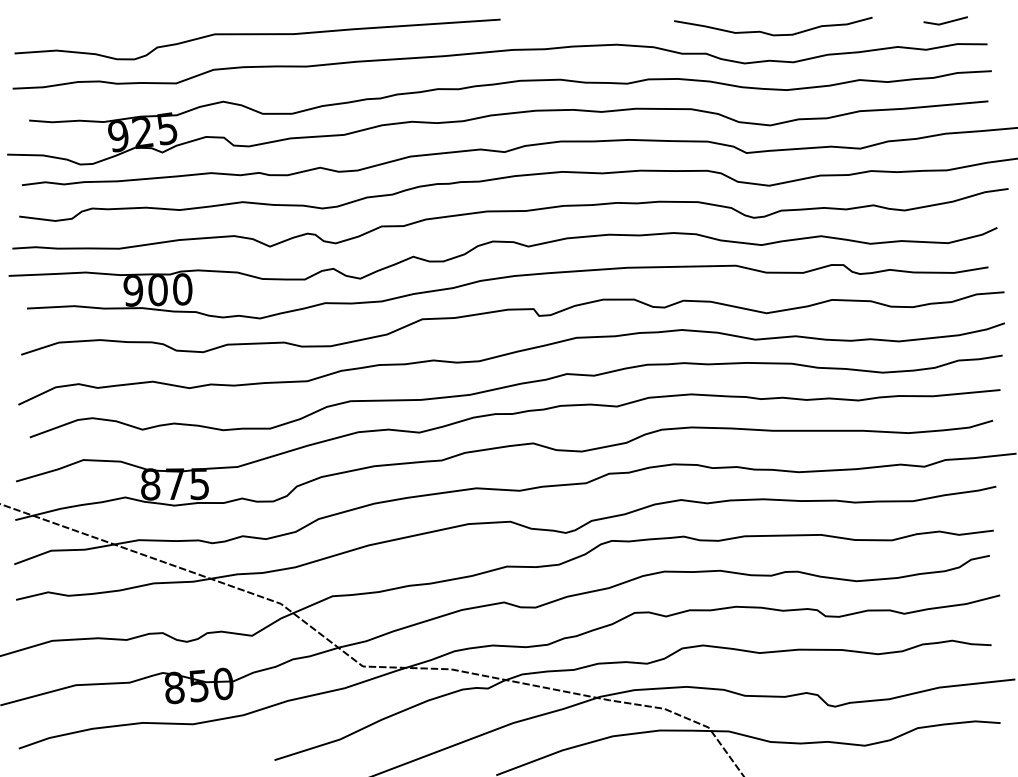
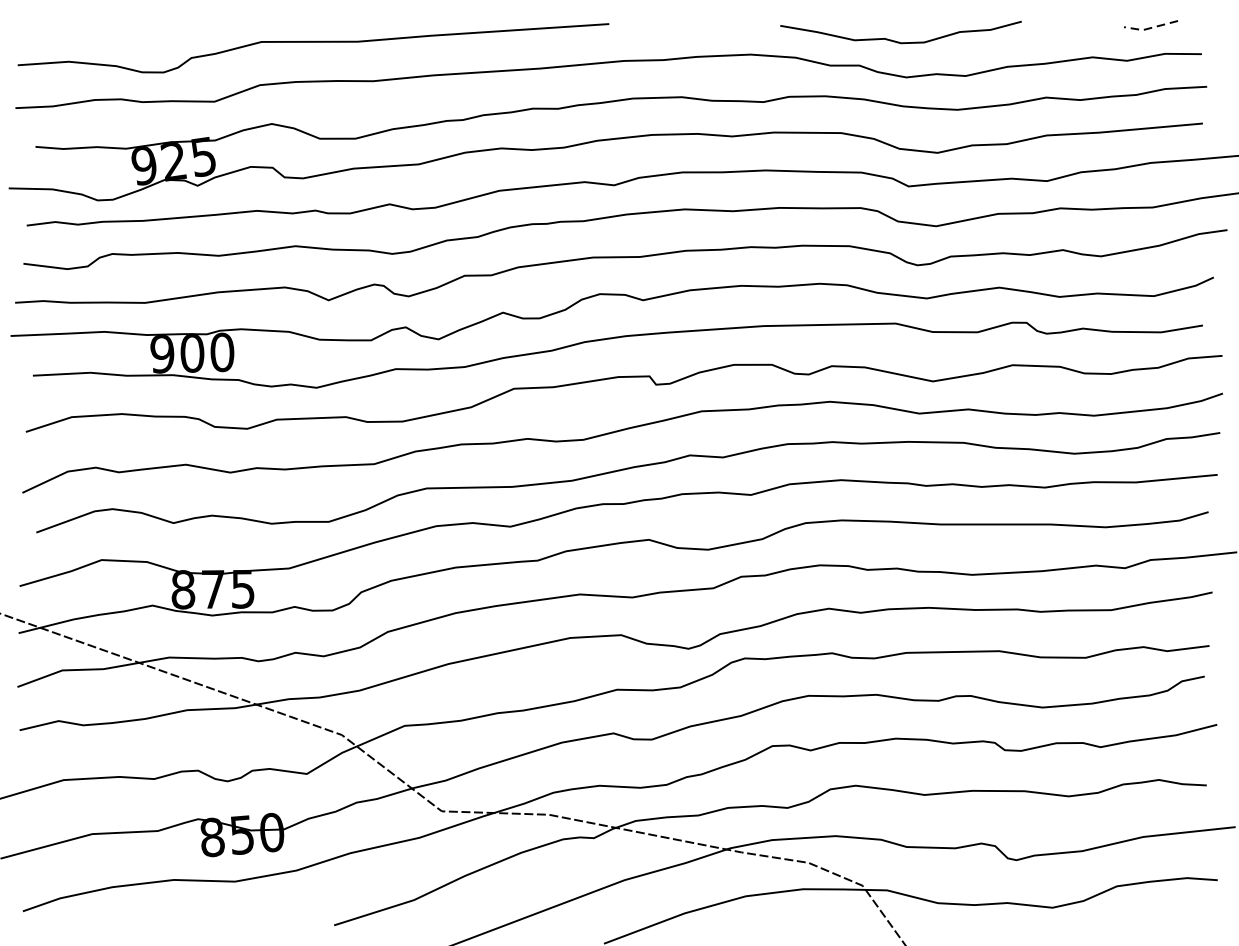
line: (944, 23) -> (1149, 28), solid -> dashed
curve: (770, 33) -> (897, 40), moved

